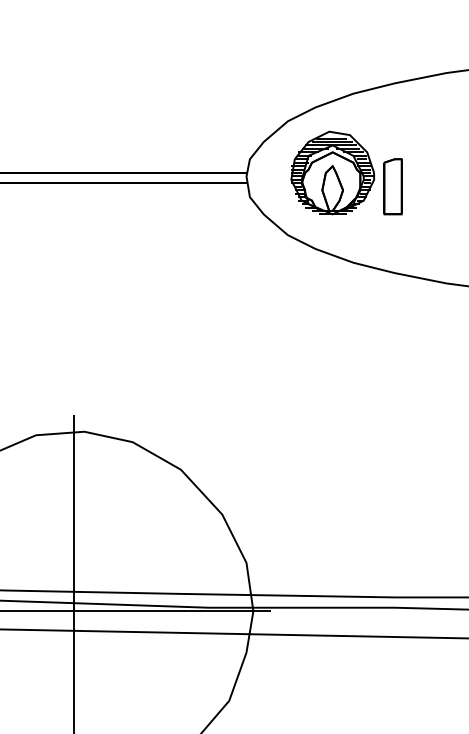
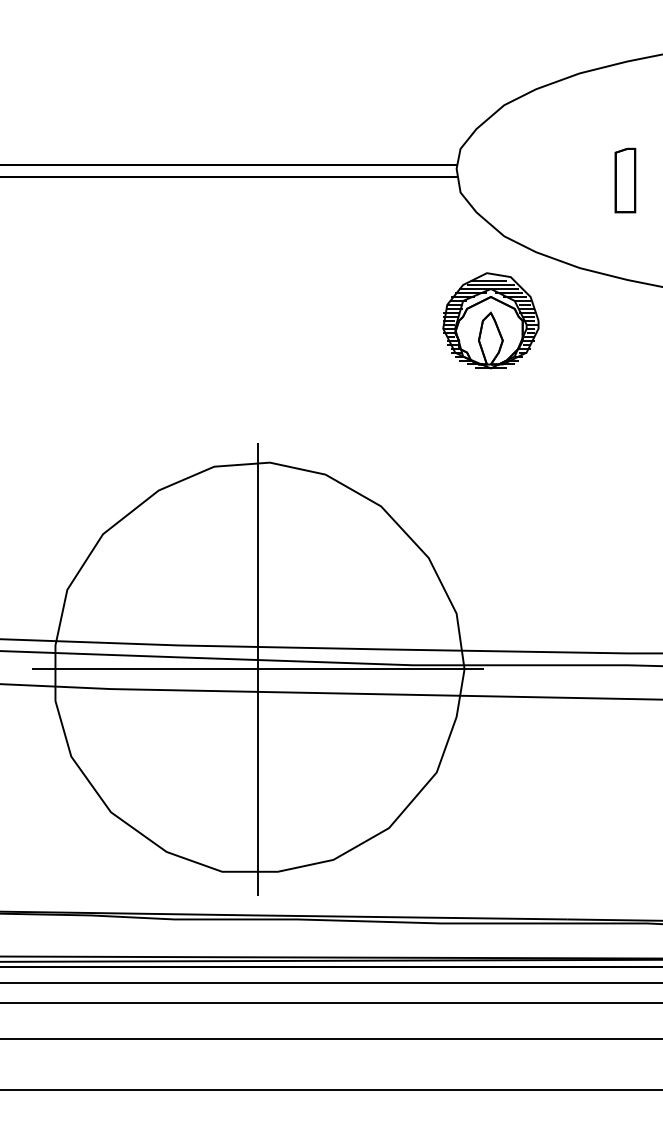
part: (332, 172) -> (490, 320), moved

